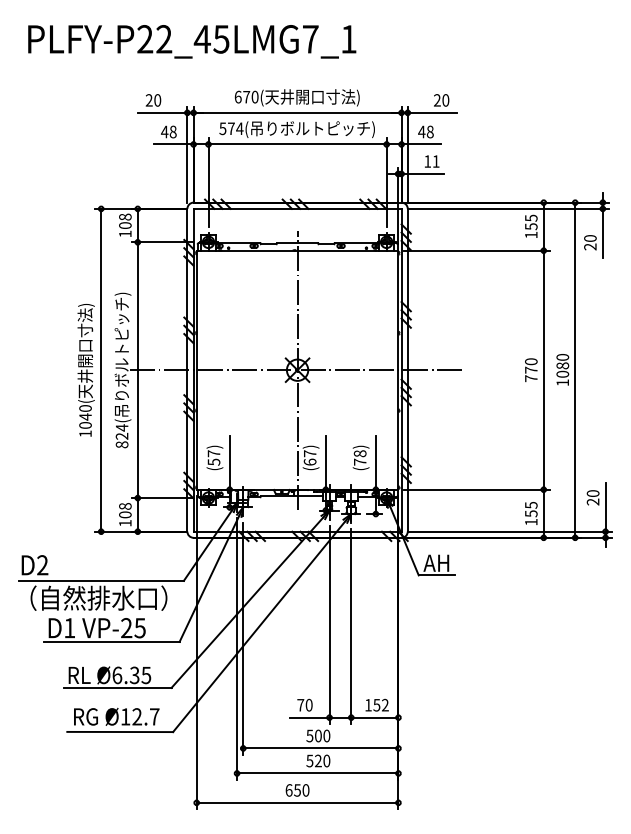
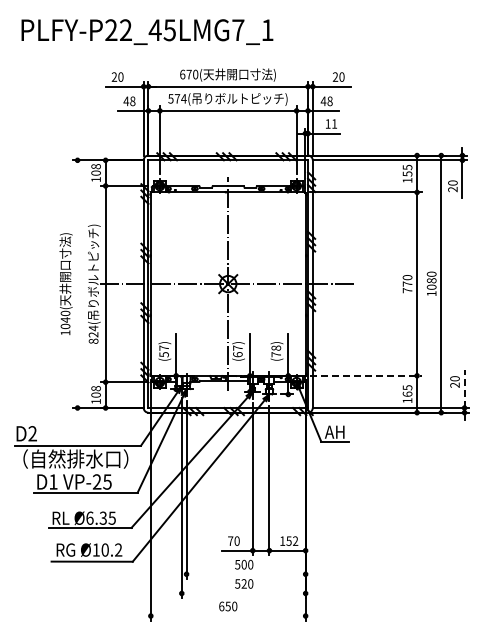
line: (101, 370) -> (77, 284), removed
line: (477, 489) -> (366, 375), solid -> dashed
line: (605, 507) -> (464, 389), solid -> dashed
text: (531, 512) -> (407, 393), 155 -> 165
text: (145, 716) -> (111, 549), Ø12.7 -> Ø10.2
line: (320, 748) -> (245, 574), removed
line: (317, 773) -> (243, 593), removed
line: (296, 803) -> (227, 616), removed

